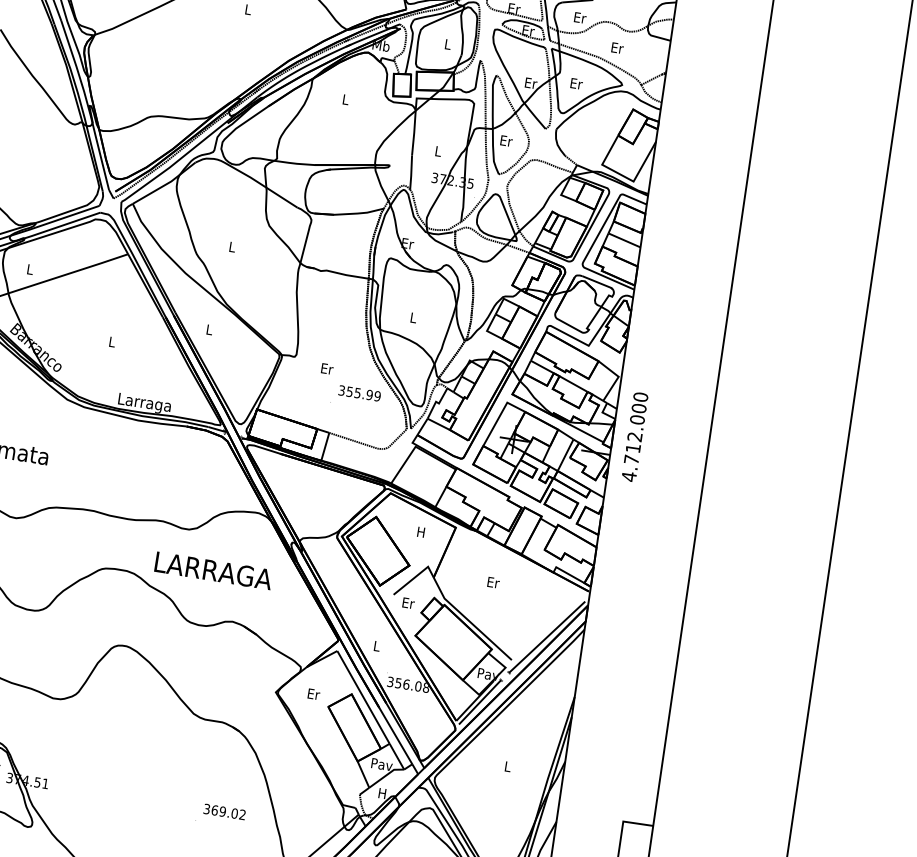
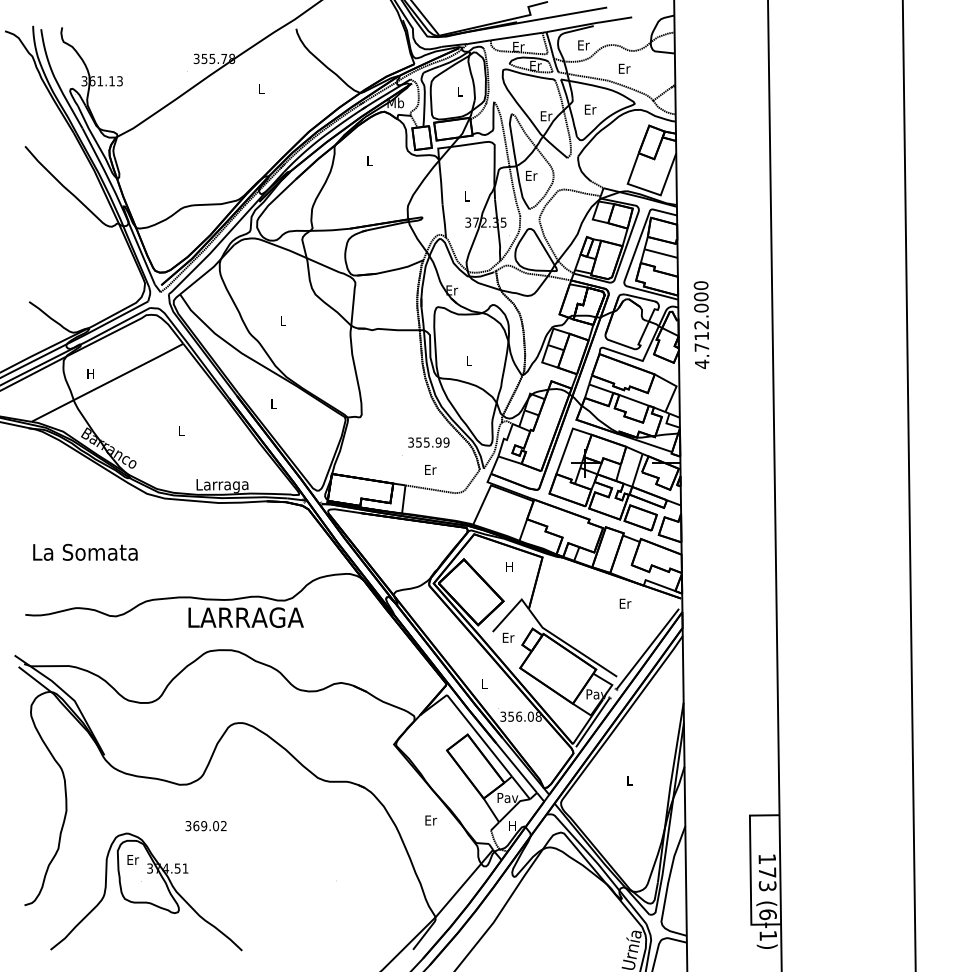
text: (29, 269) -> (90, 373), L -> H
text: (327, 368) -> (430, 469), moved
text: (634, 436) -> (701, 324), moved
text: (213, 570) -> (245, 617), moved
text: (493, 582) -> (625, 603), moved
text: (313, 694) -> (430, 820), moved
text: (224, 812) -> (205, 826), moved

